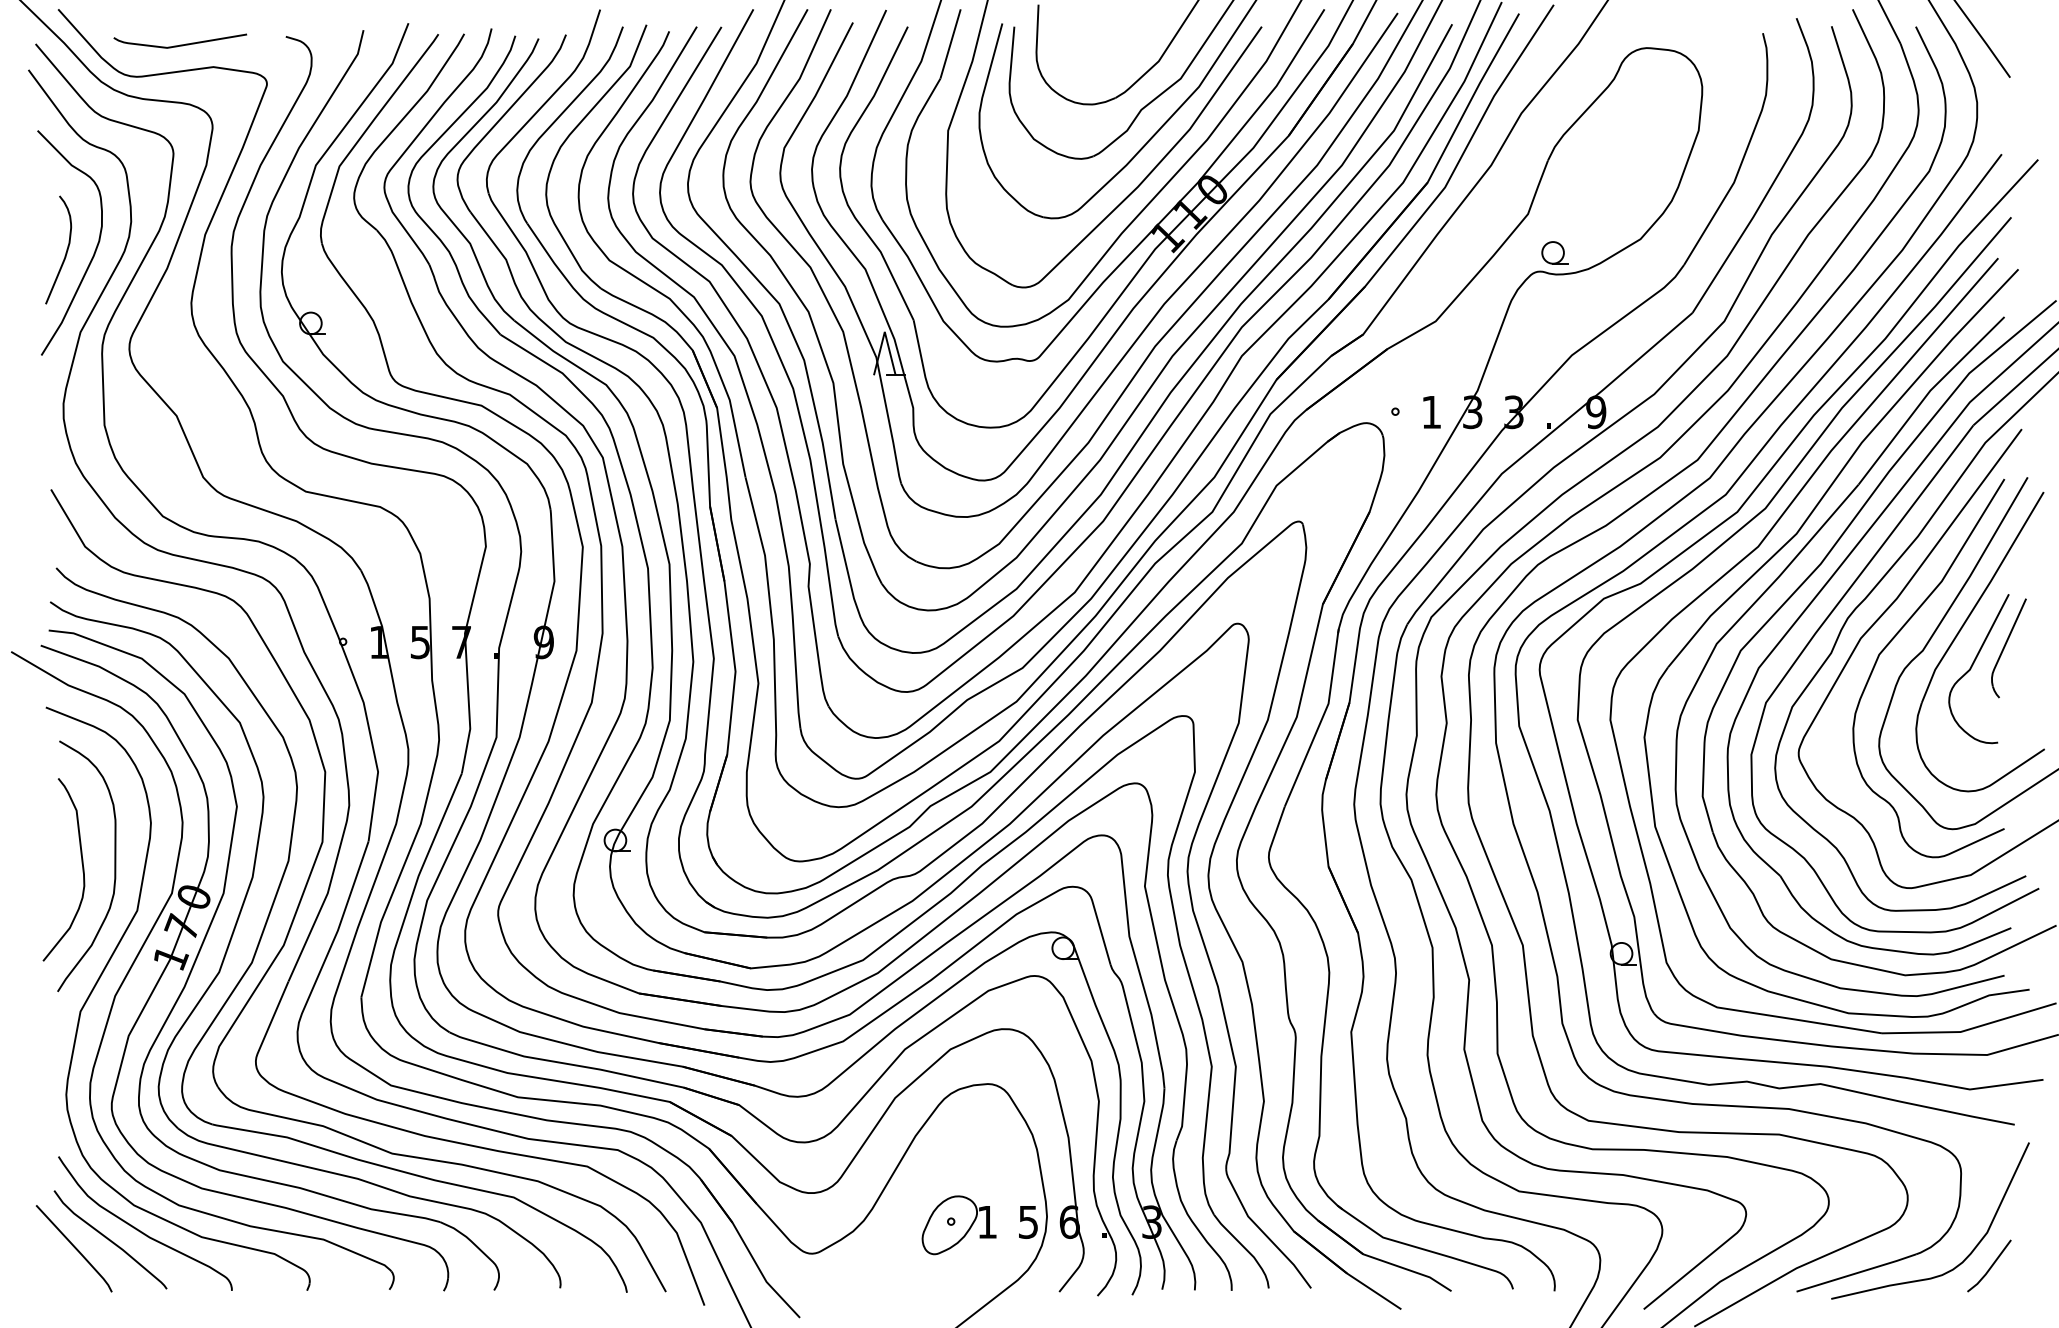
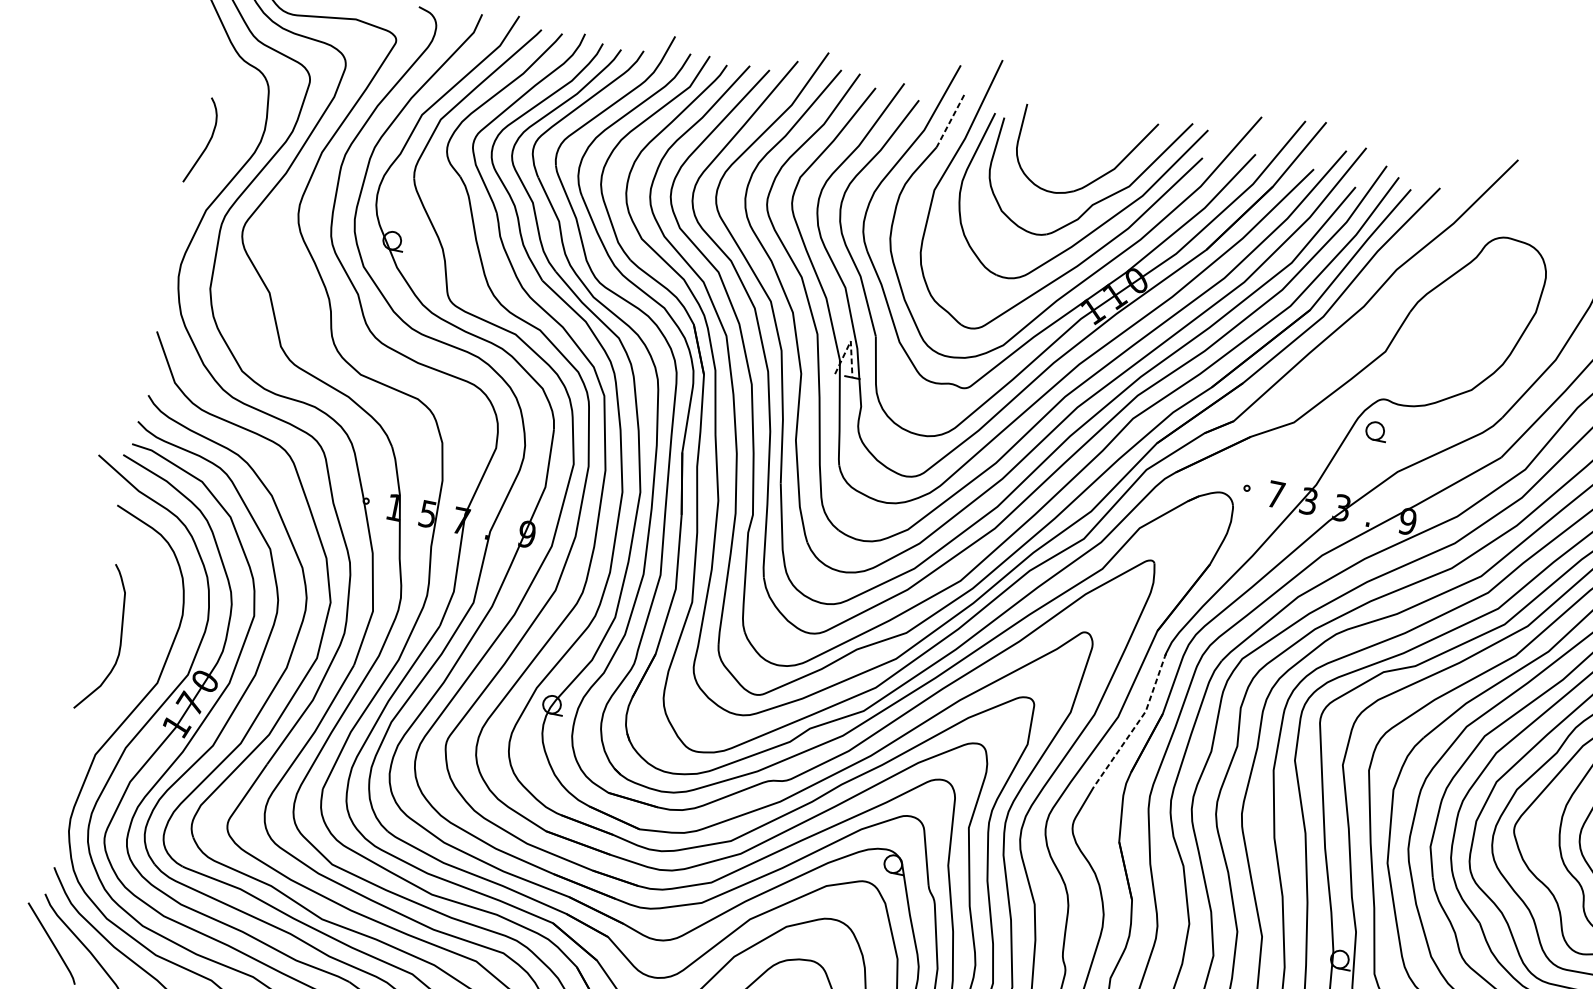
line: (950, 44) -> (950, 121), solid -> dashed
curve: (94, 250) -> (230, 147), removed
part: (1554, 252) -> (1376, 431), moved
line: (884, 331) -> (850, 340), solid -> dashed
text: (1431, 412) -> (1275, 494), 1 -> 7
line: (1321, 719) -> (1137, 722), solid -> dashed
curve: (114, 866) -> (146, 643), removed

